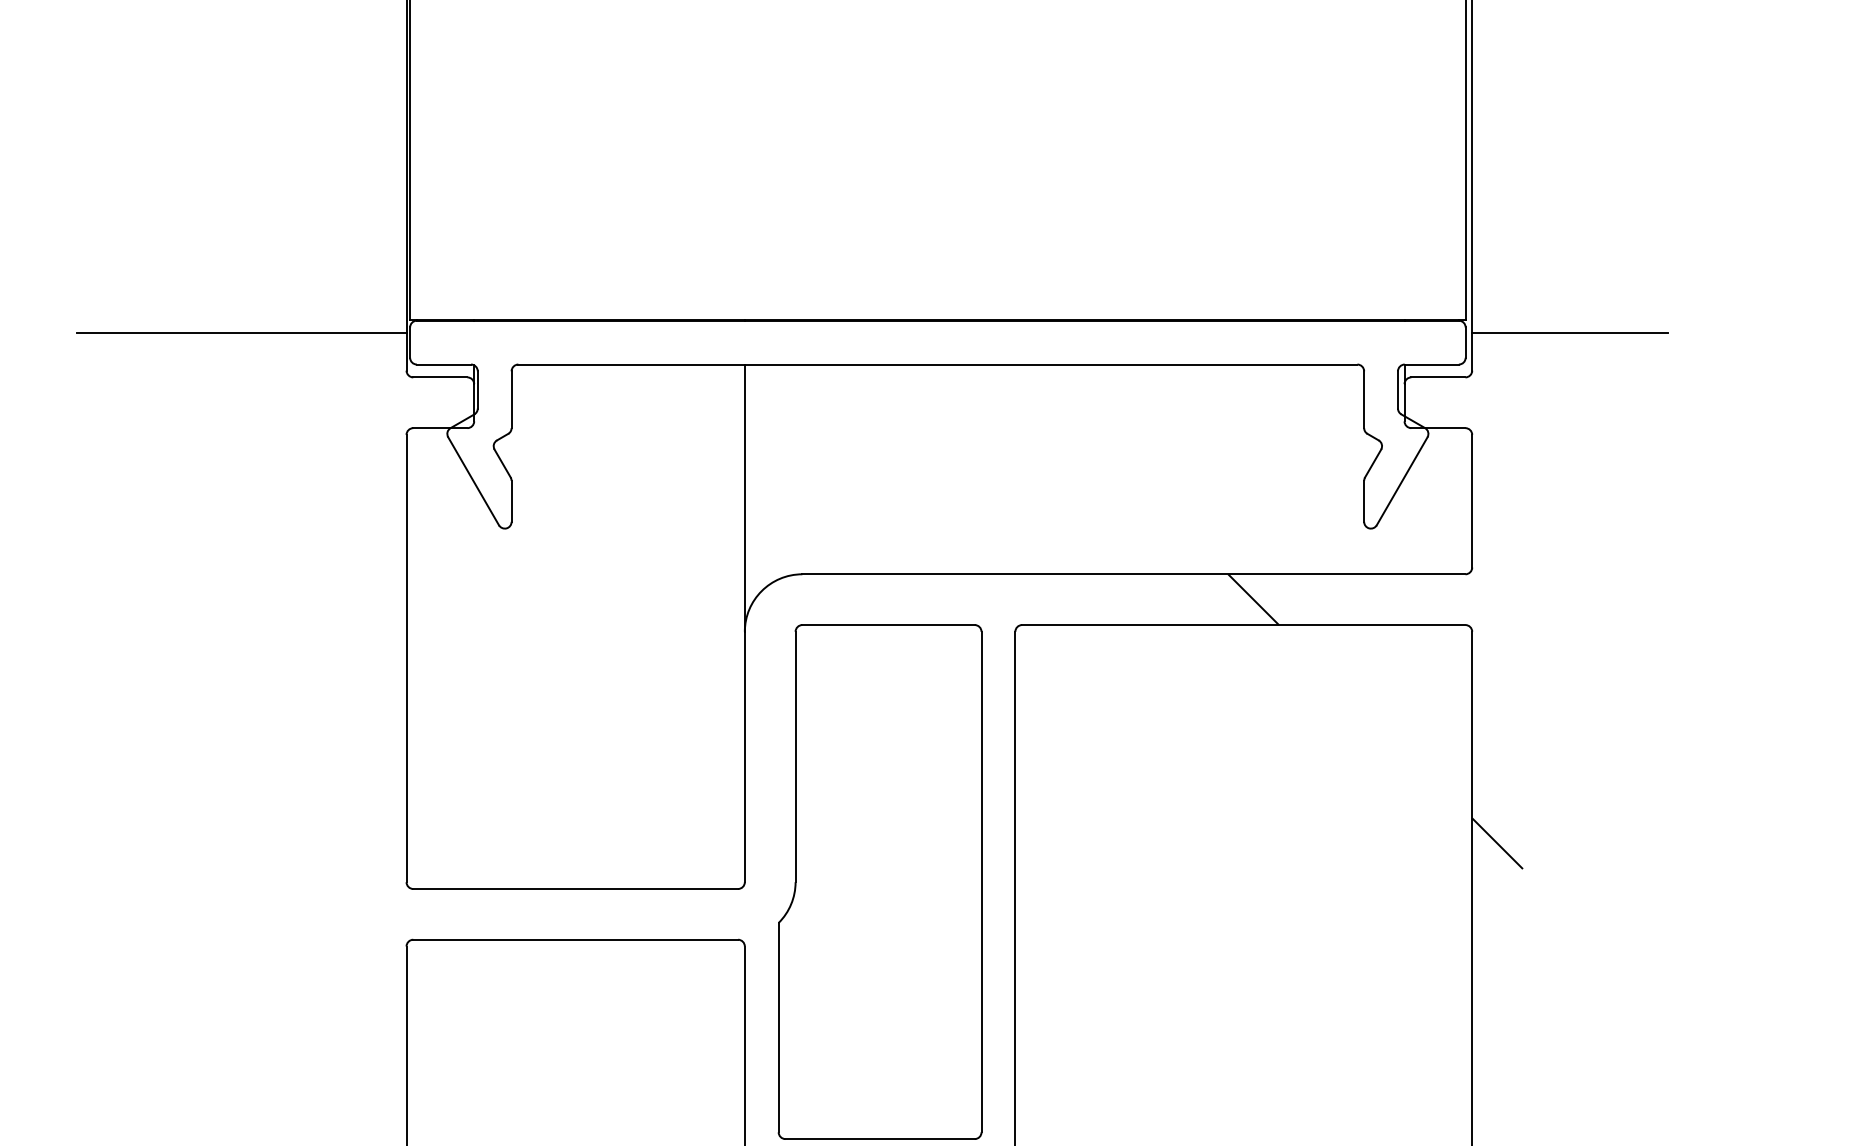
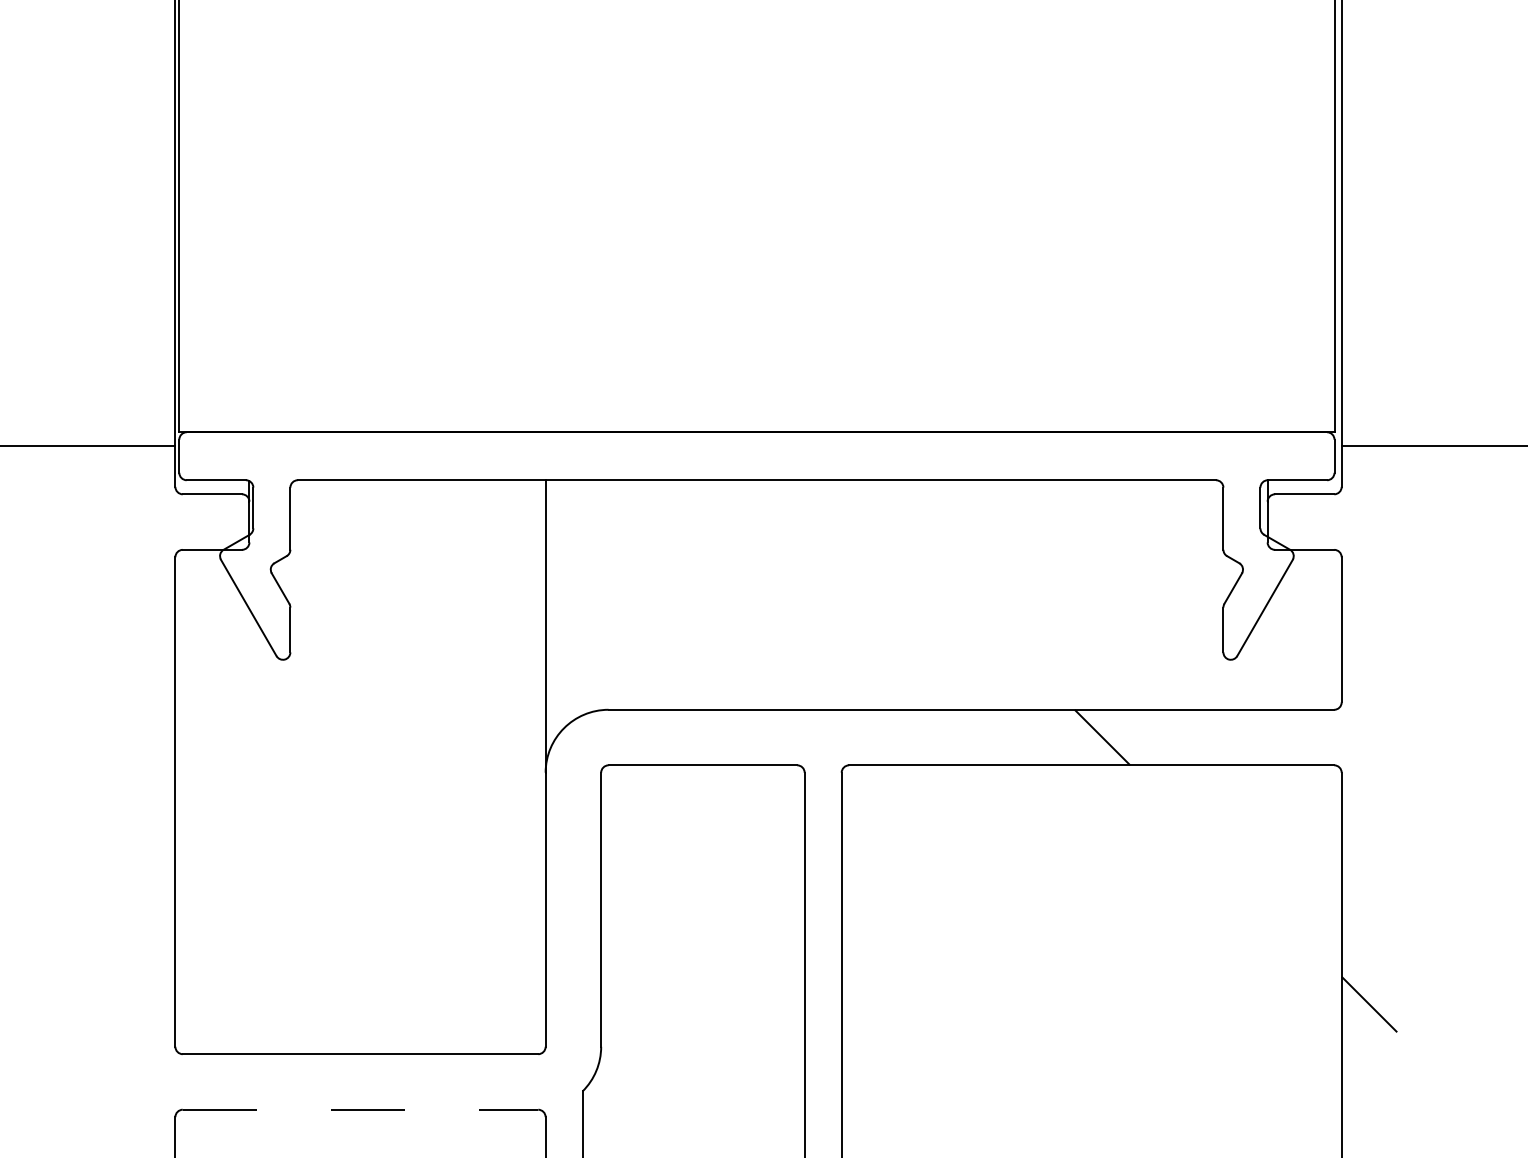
line: (576, 939) -> (361, 1109), solid -> dashed

